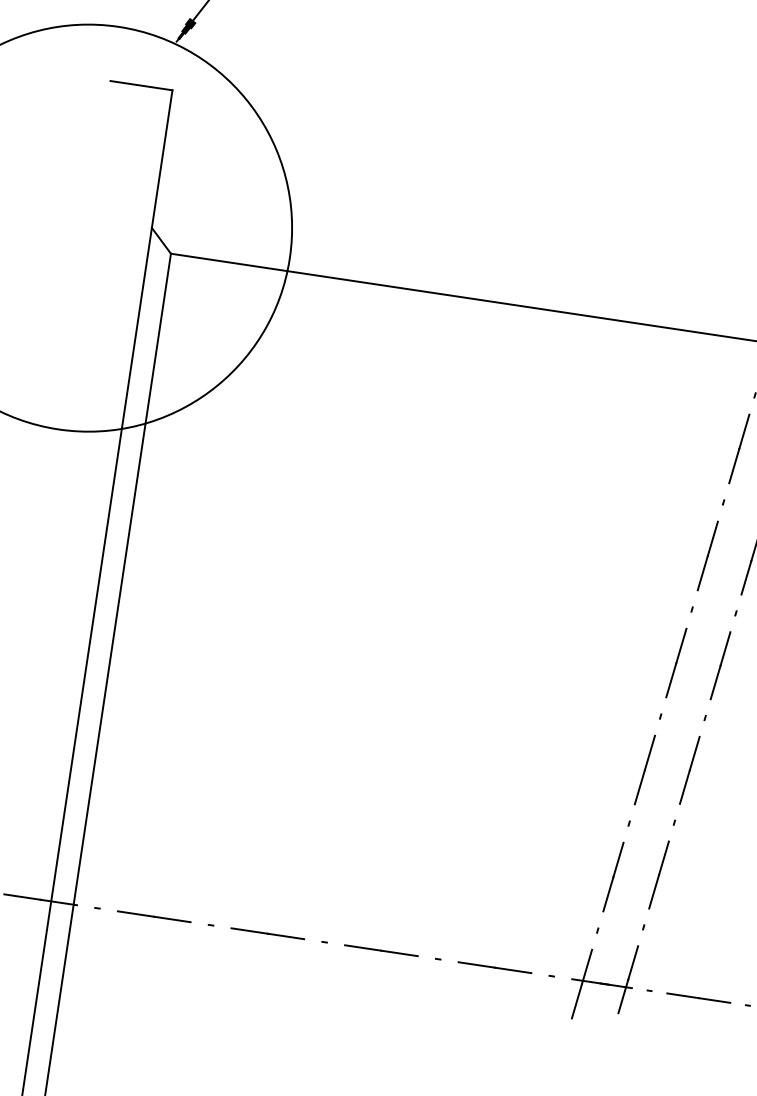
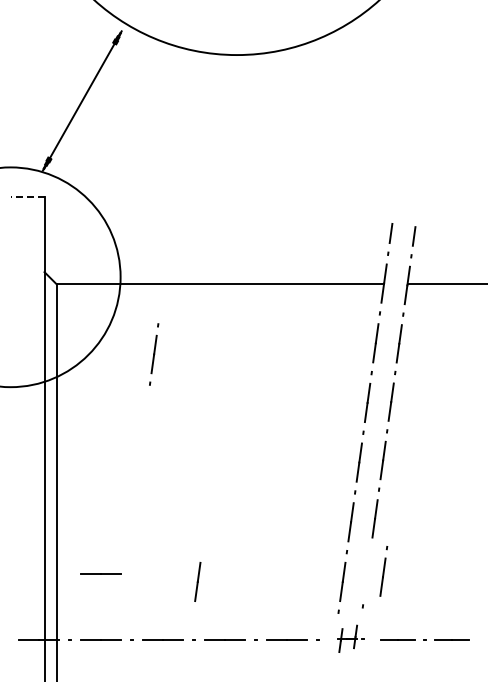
line: (141, 84) -> (27, 196), solid -> dashed
part: (330, 408) -> (154, 354), added
line: (171, 795) -> (100, 573), added
line: (347, 836) -> (197, 581), added
line: (661, 864) -> (383, 571), moved
part: (612, 982) -> (350, 638), size x0.6

